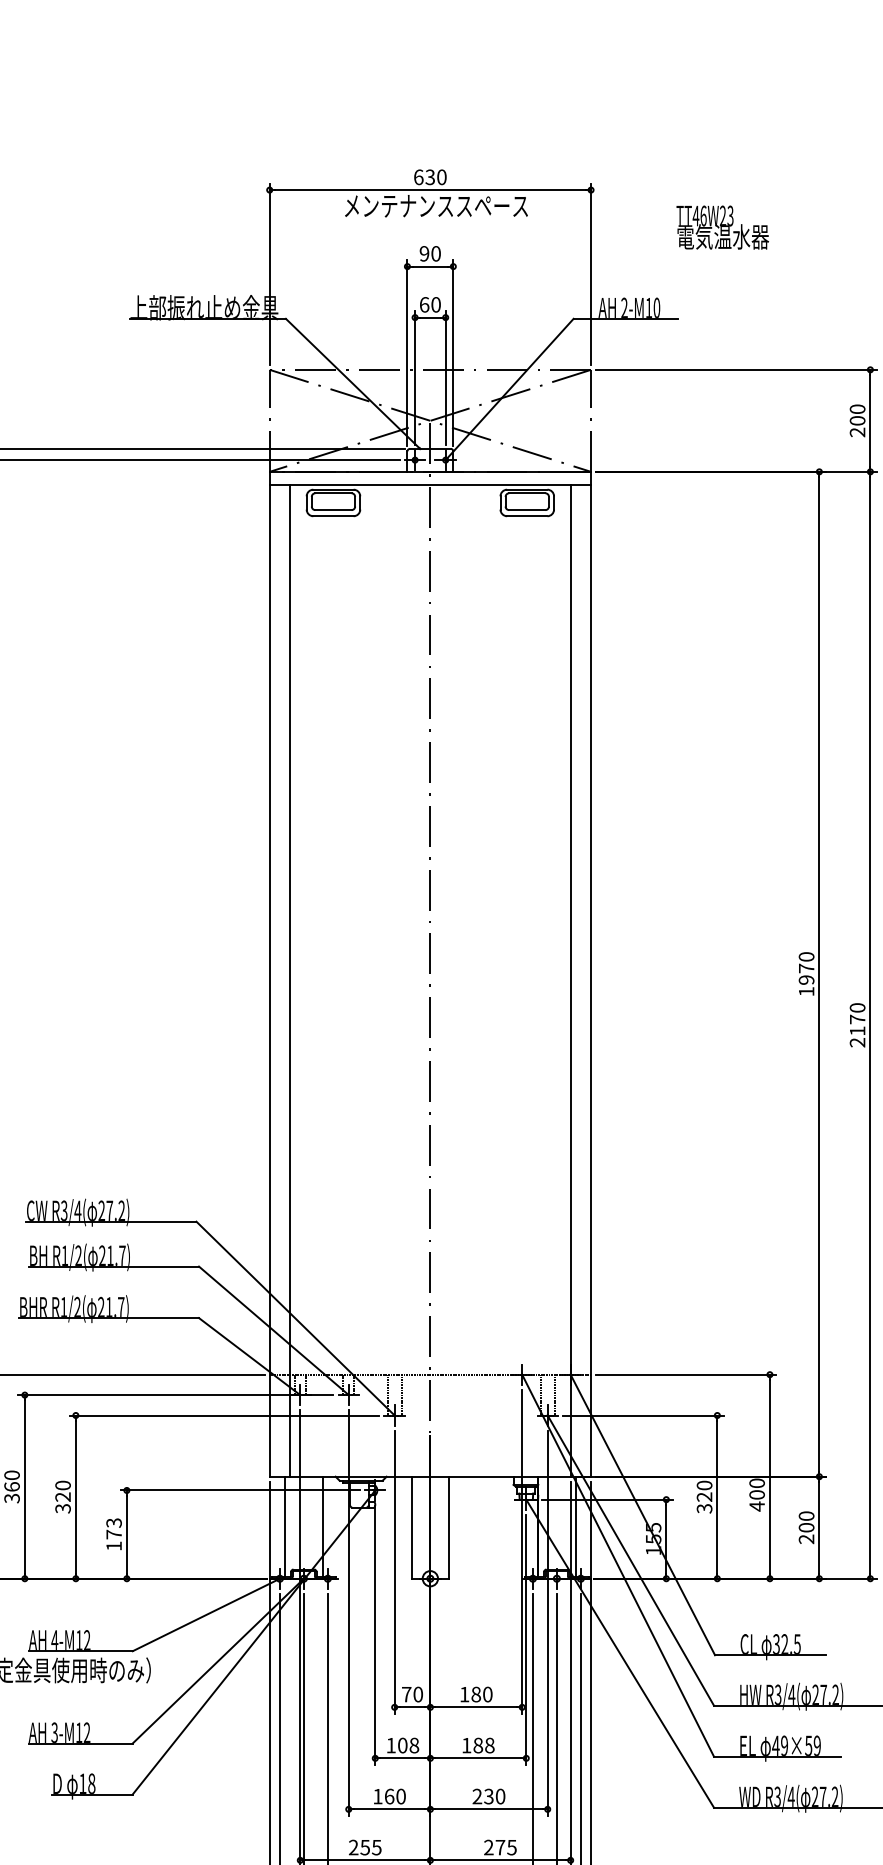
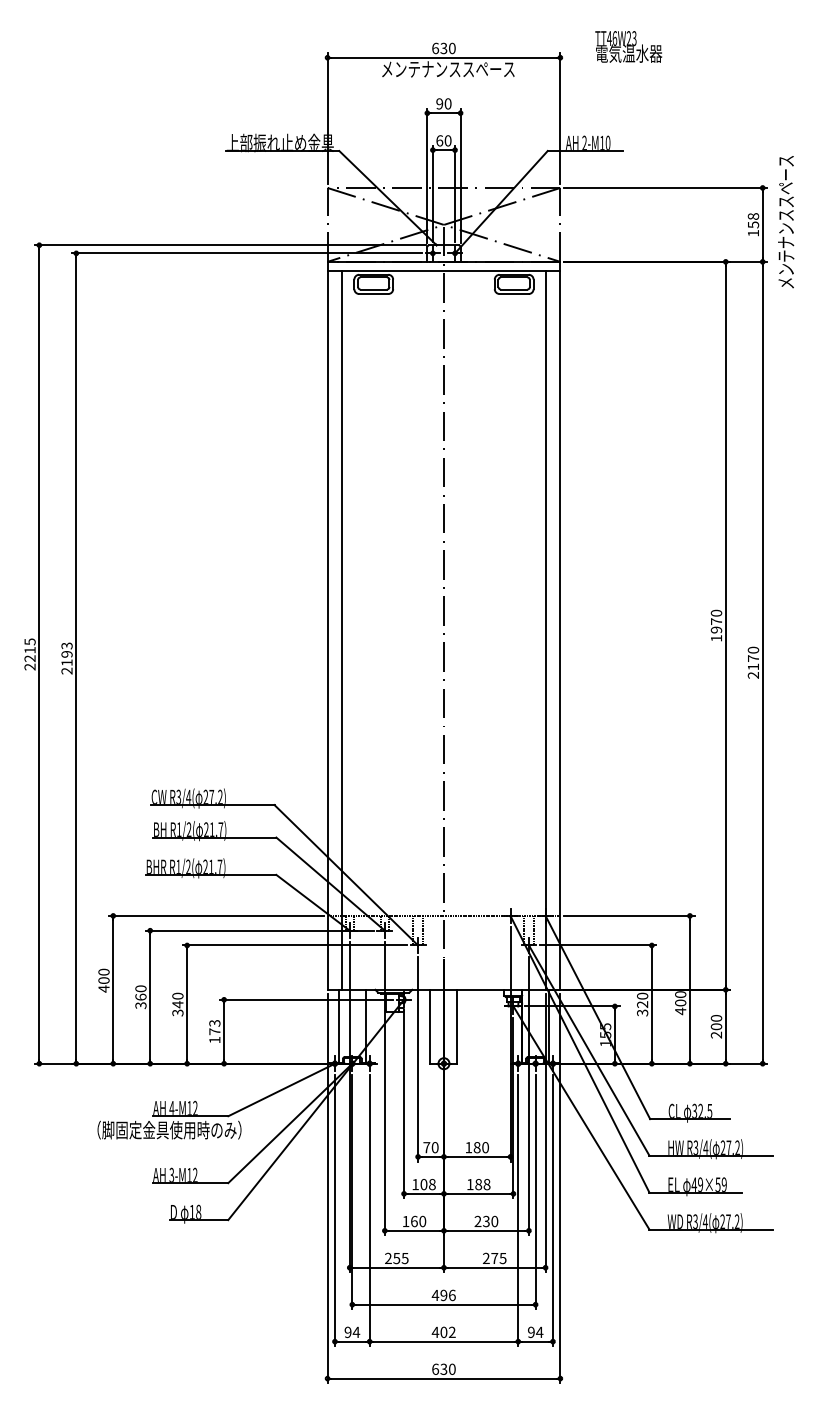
text: (722, 227) -> (628, 46), moved
text: (856, 420) -> (752, 224), 200 -> 158
text: (62, 1496) -> (177, 1004), 320 -> 340

